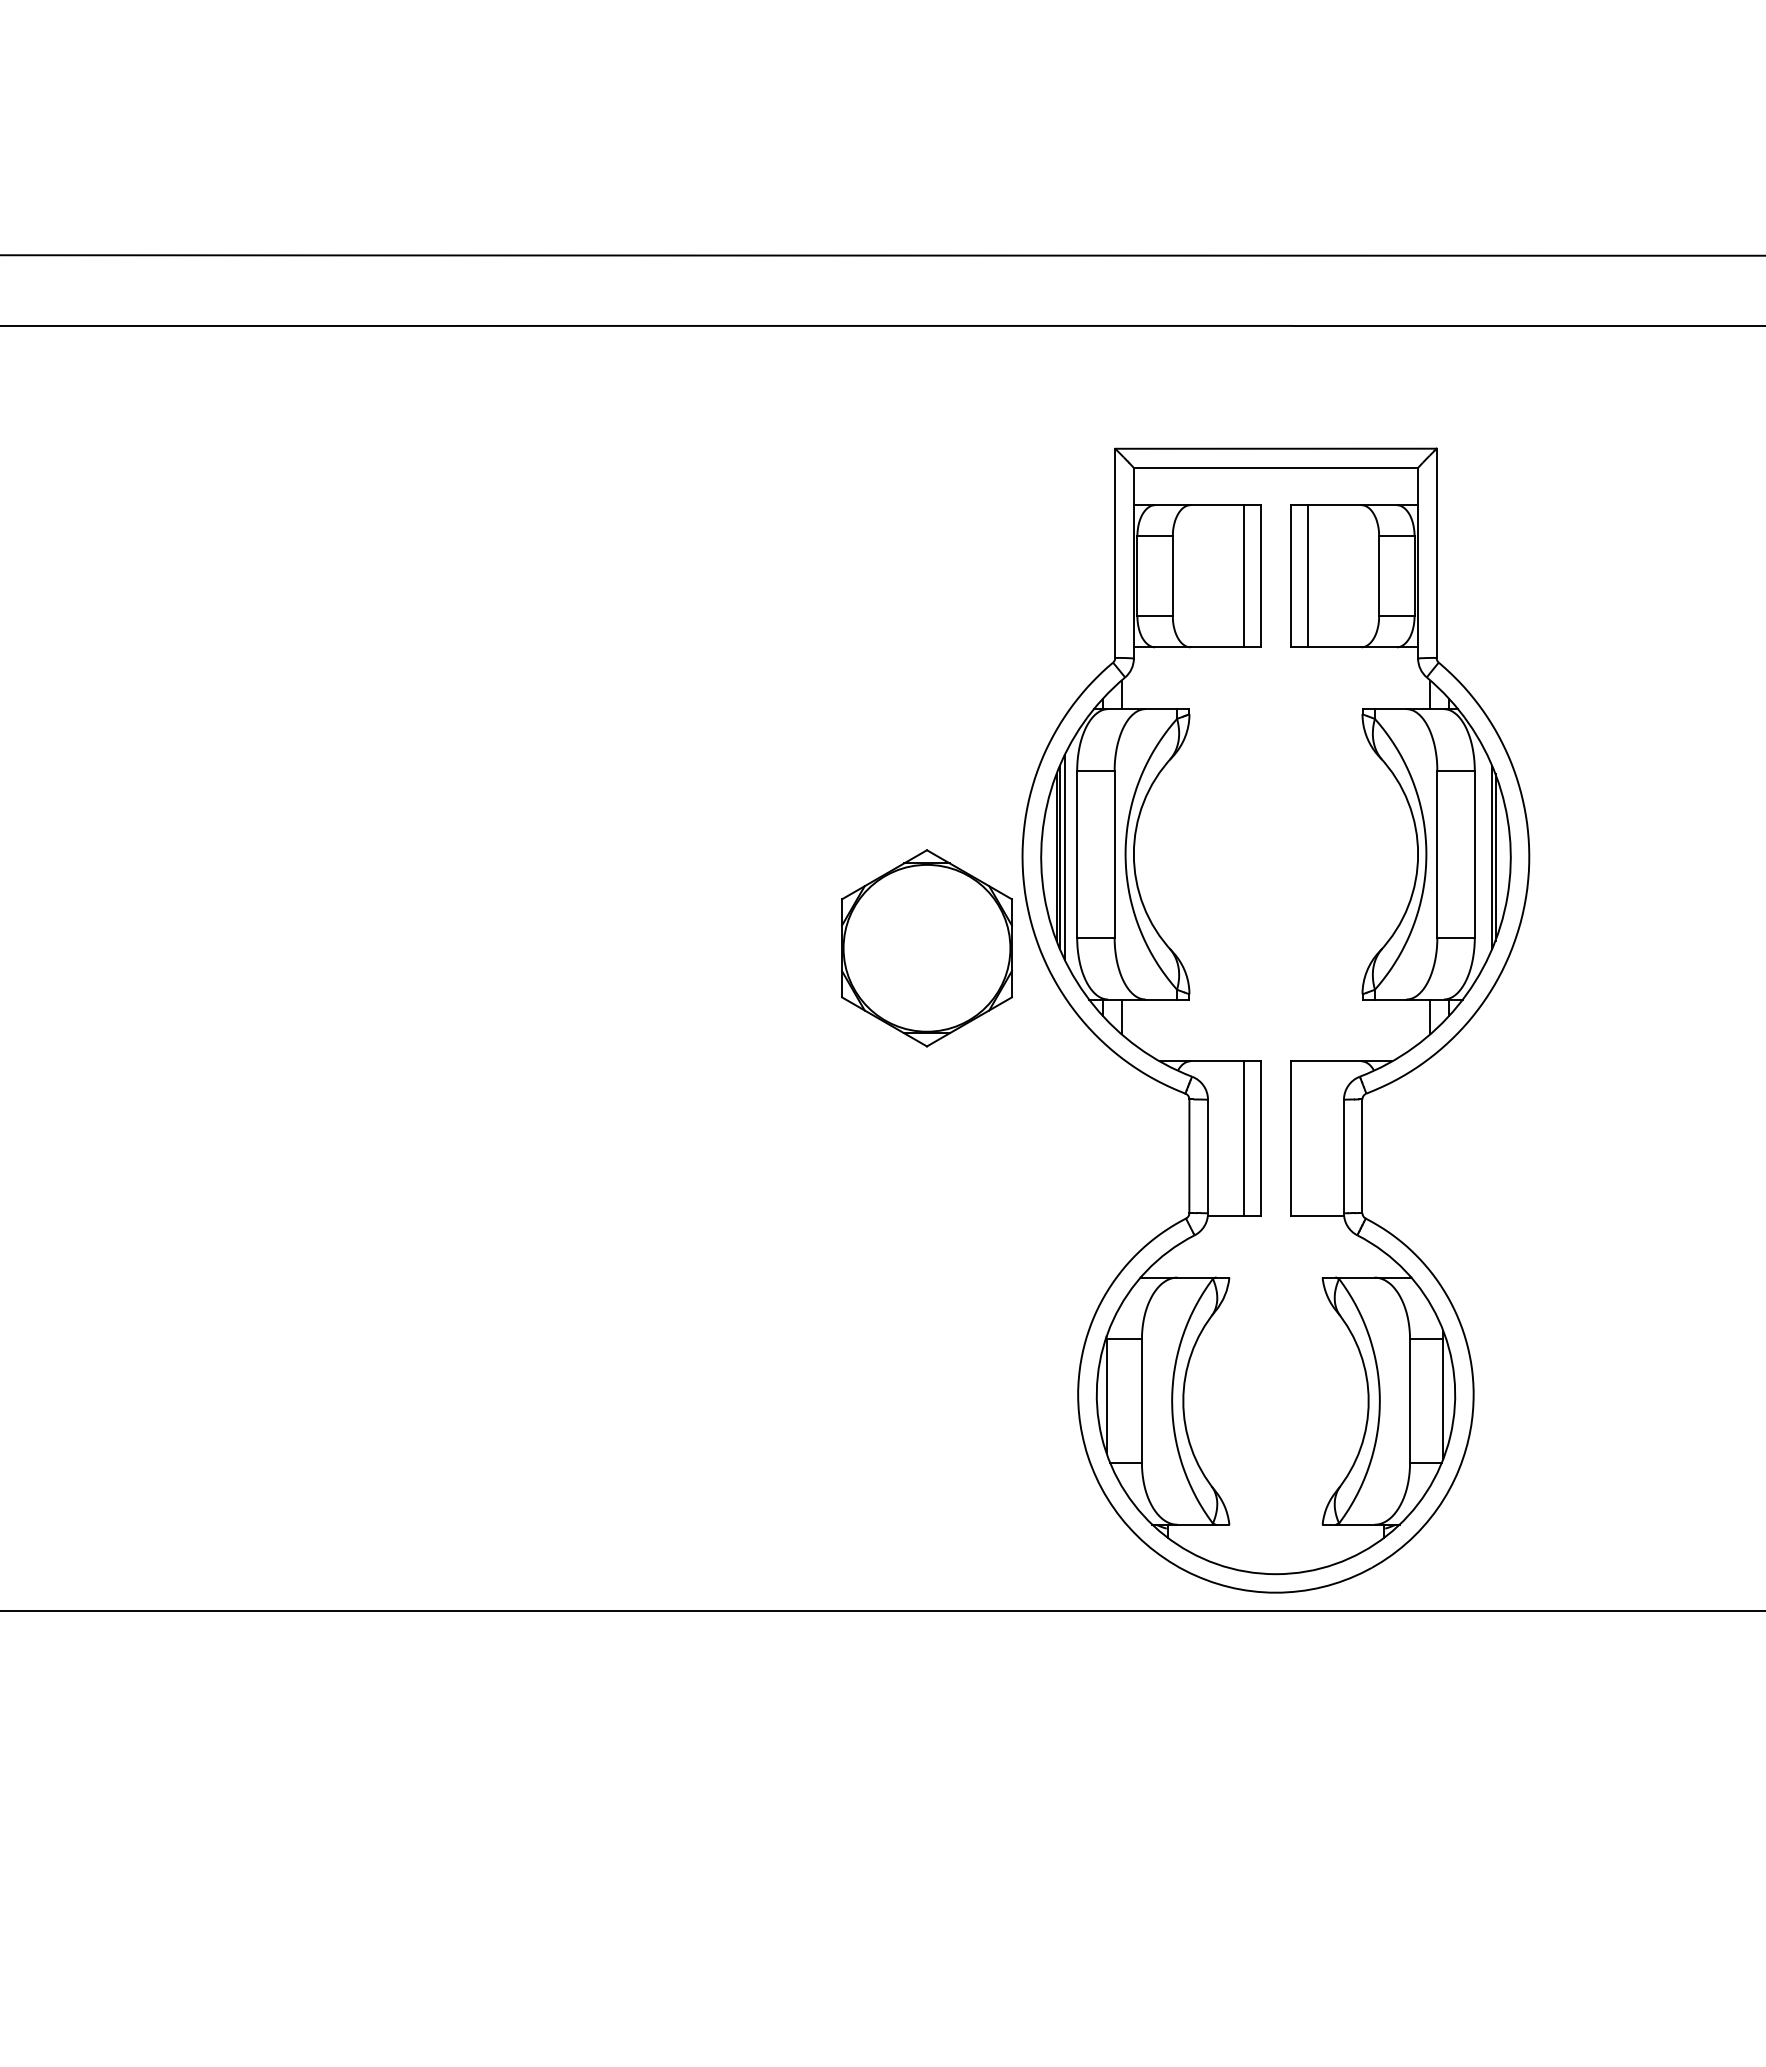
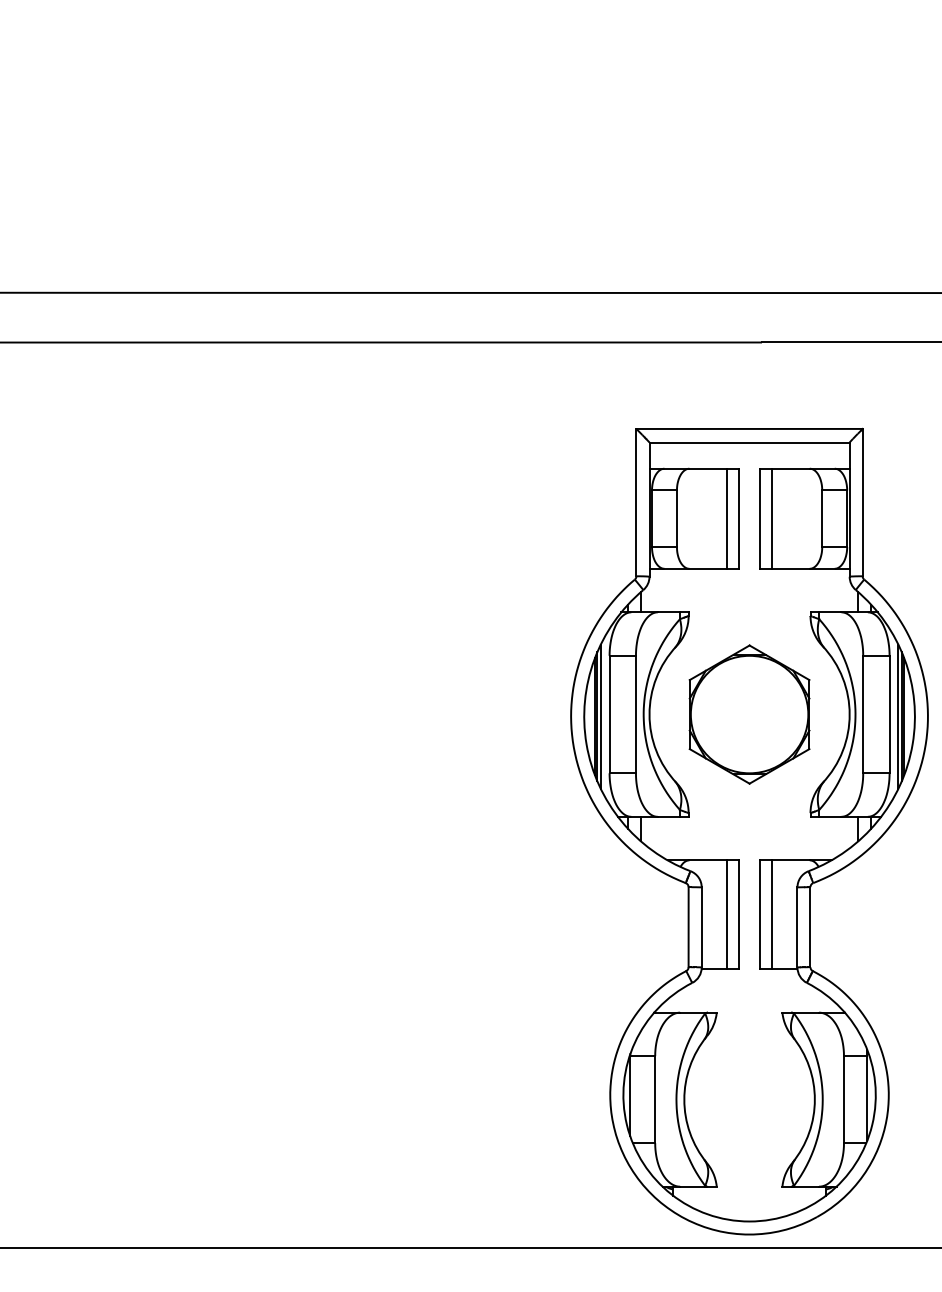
line: (1487, 857) -> (898, 716), added
part: (926, 948) -> (749, 714), moved
line: (1308, 1138) -> (772, 914), added

